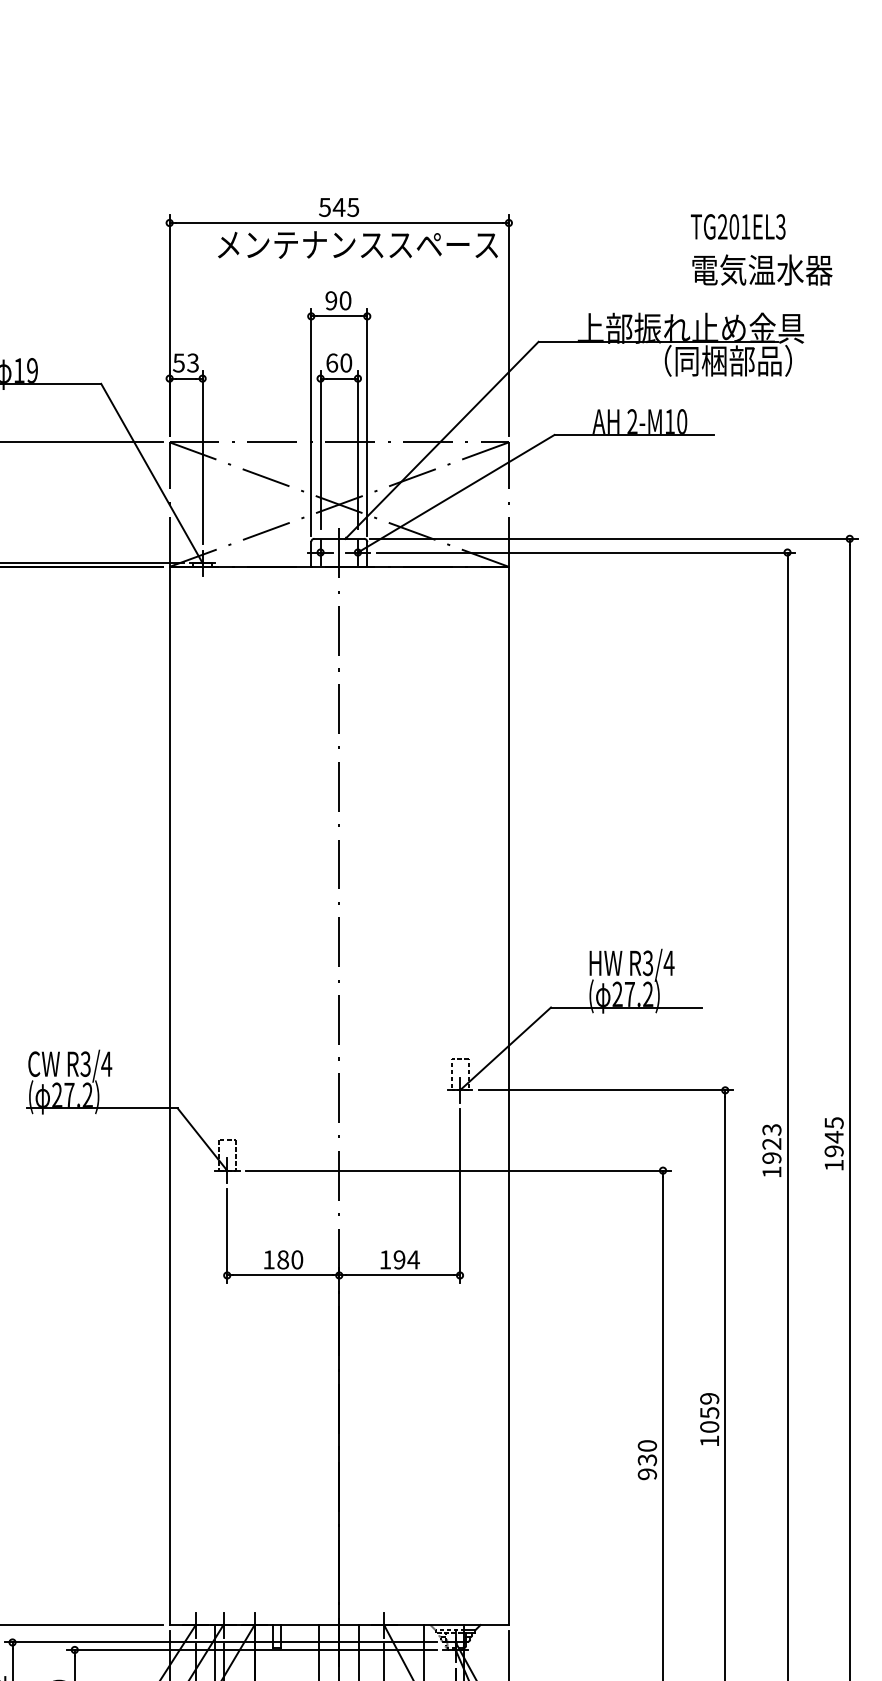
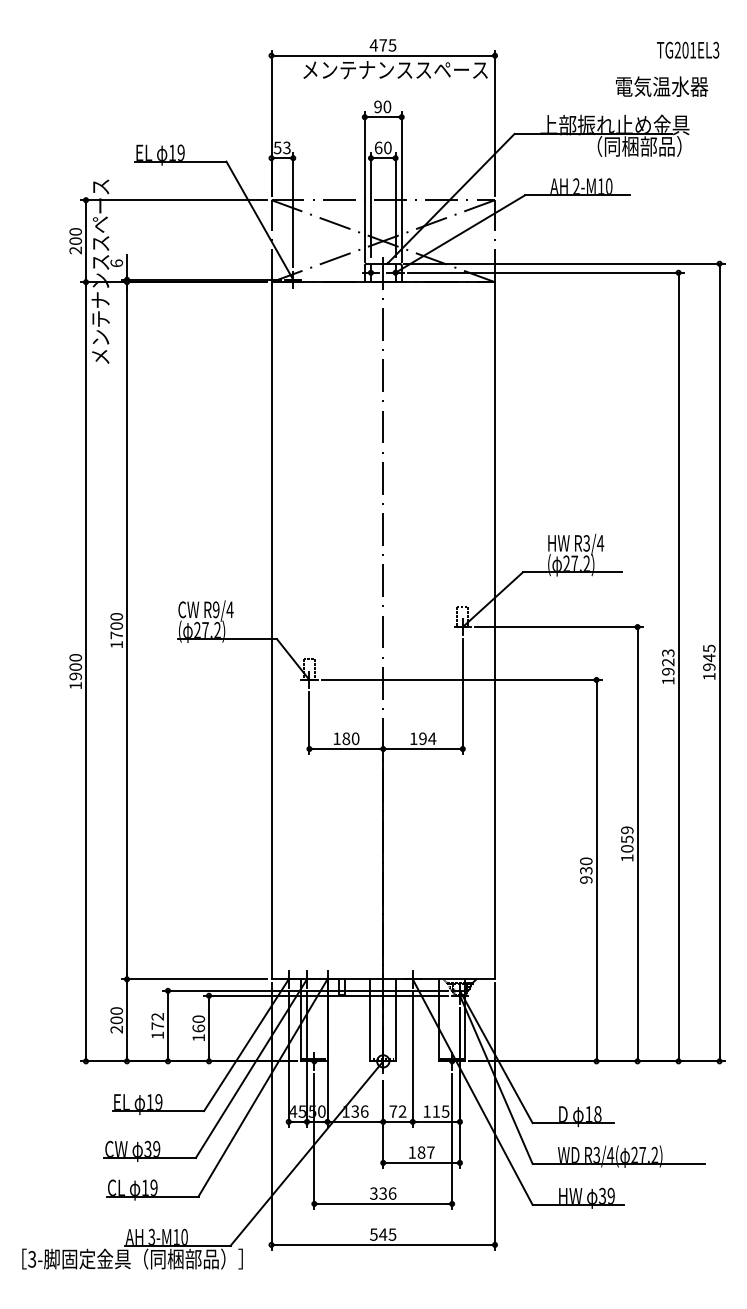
text: (332, 207) -> (378, 45), 545 -> 475
text: (738, 225) -> (688, 49), moved
text: (84, 1063) -> (215, 609), R3/4 -> R9/4

